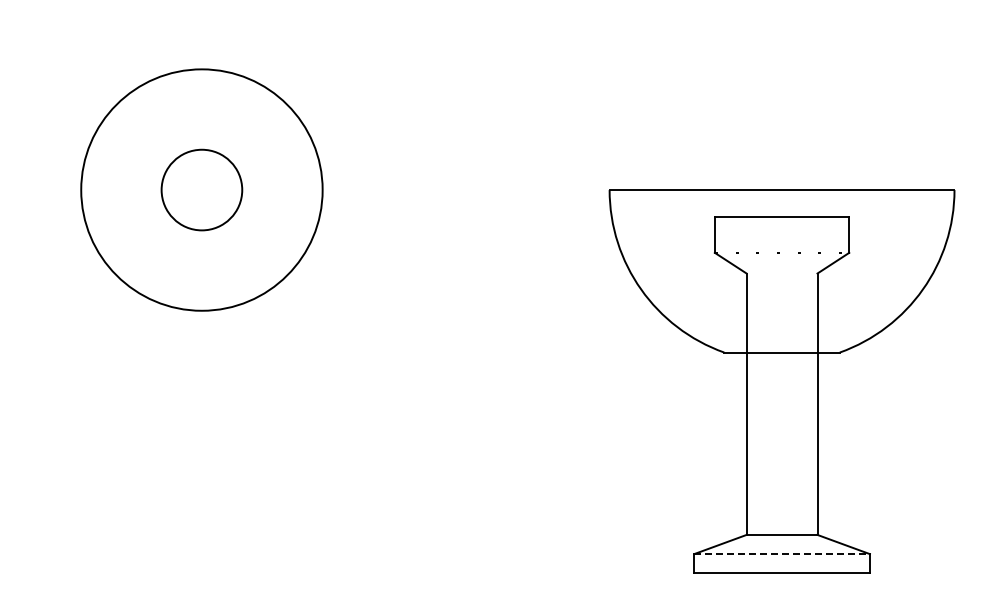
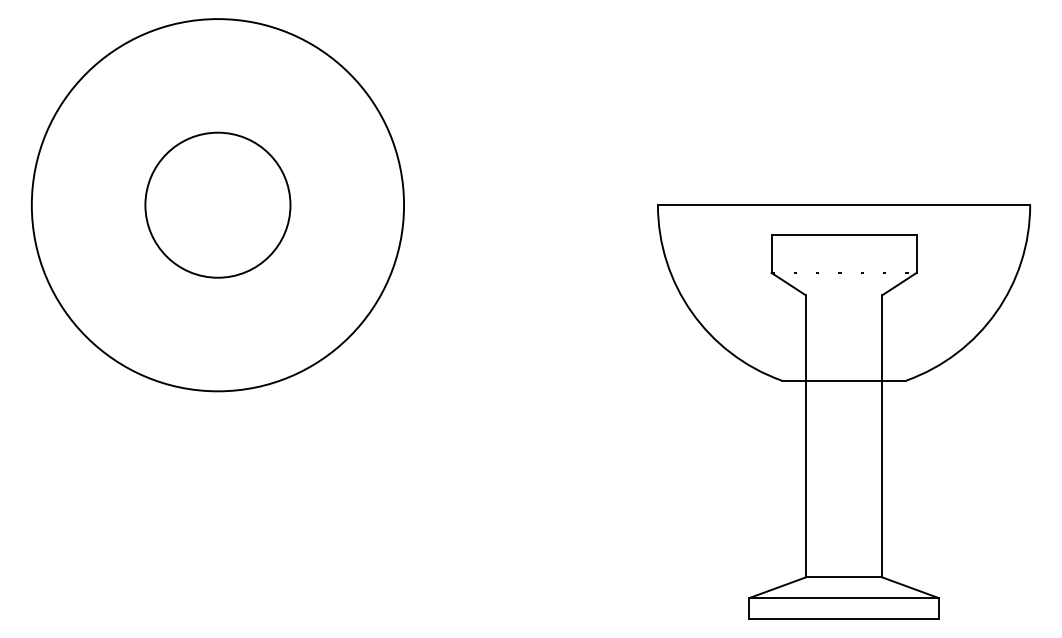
circle: (201, 189) -> (217, 204), size x1.43
circle: (201, 189) -> (217, 204), size x1.67
line: (782, 554) -> (844, 598), dashed -> solid

